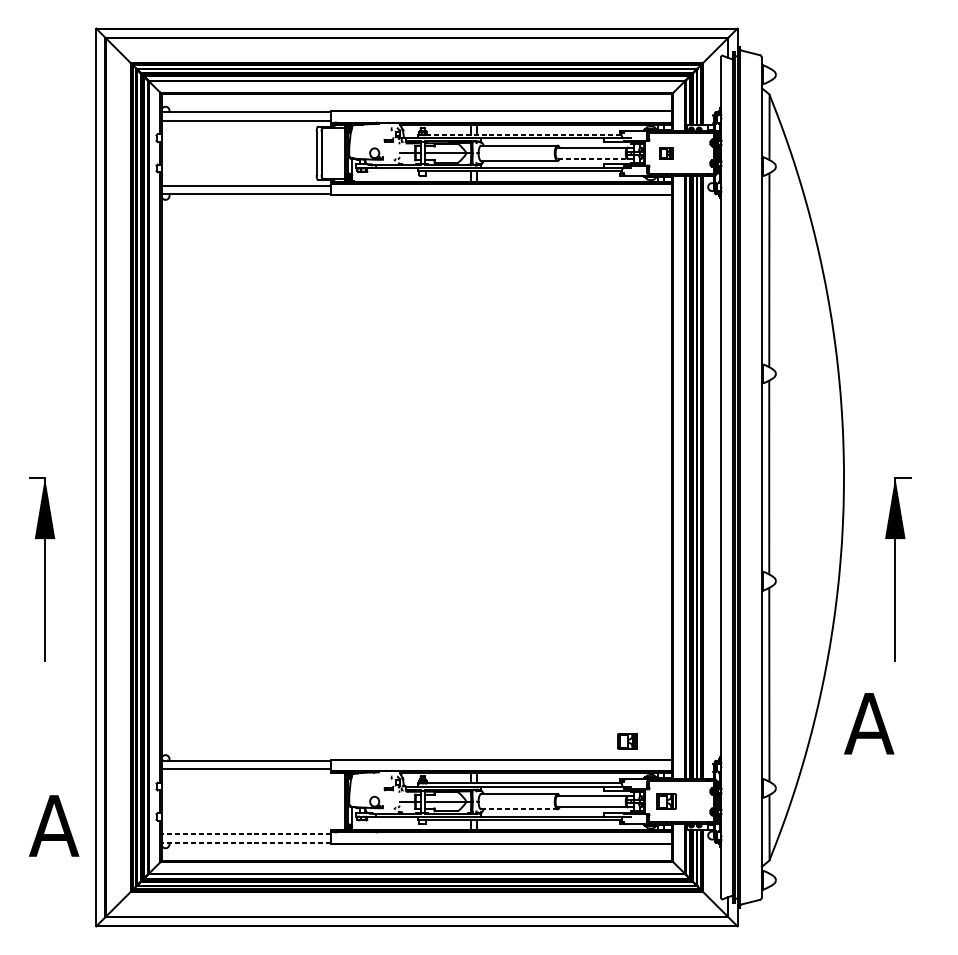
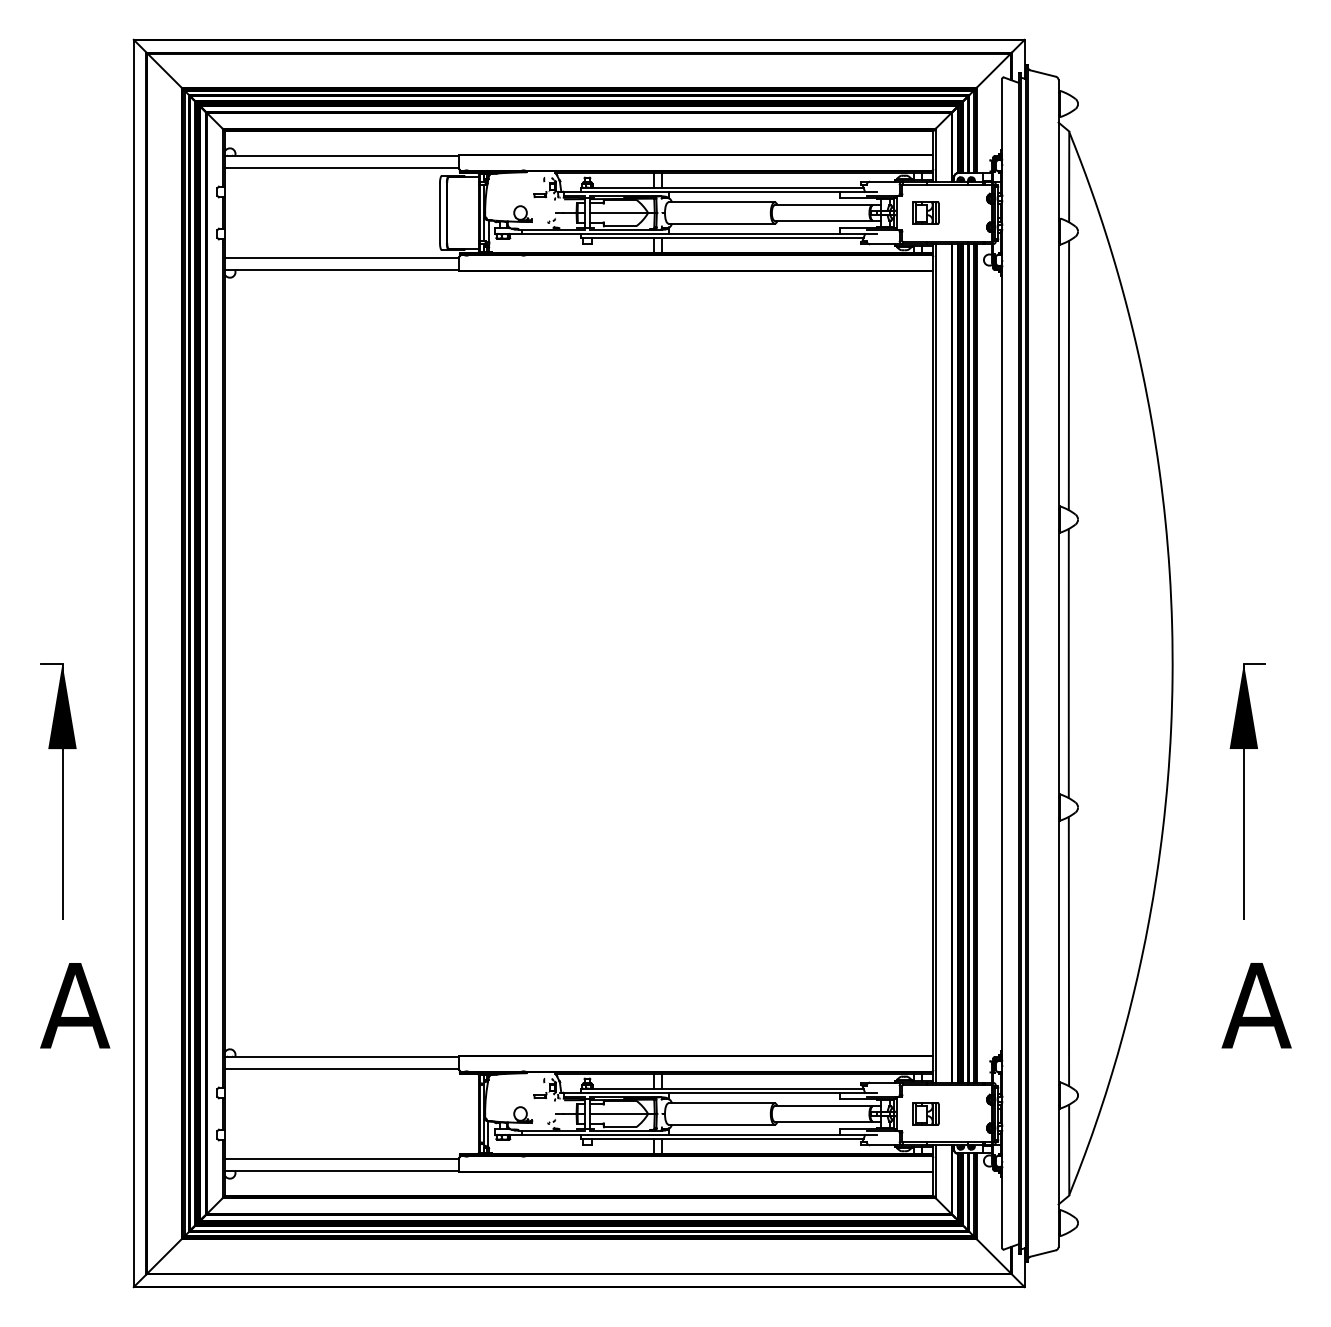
line: (520, 134) -> (722, 187), dashed -> solid
part: (666, 152) -> (925, 212), size x1.43
line: (592, 158) -> (823, 220), dashed -> solid
text: (869, 723) -> (1256, 1005), moved
part: (627, 740) -> (871, 1029), removed
line: (520, 809) -> (722, 1124), dashed -> solid
text: (54, 825) -> (75, 1005), moved
line: (246, 833) -> (342, 1158), dashed -> solid
line: (245, 843) -> (341, 1171), dashed -> solid

